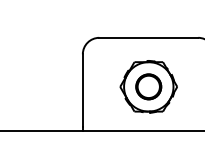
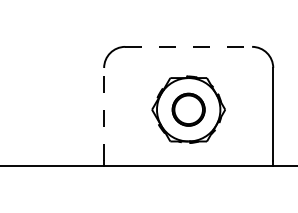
line: (149, 37) -> (189, 46), solid -> dashed
line: (83, 89) -> (104, 113), solid -> dashed

